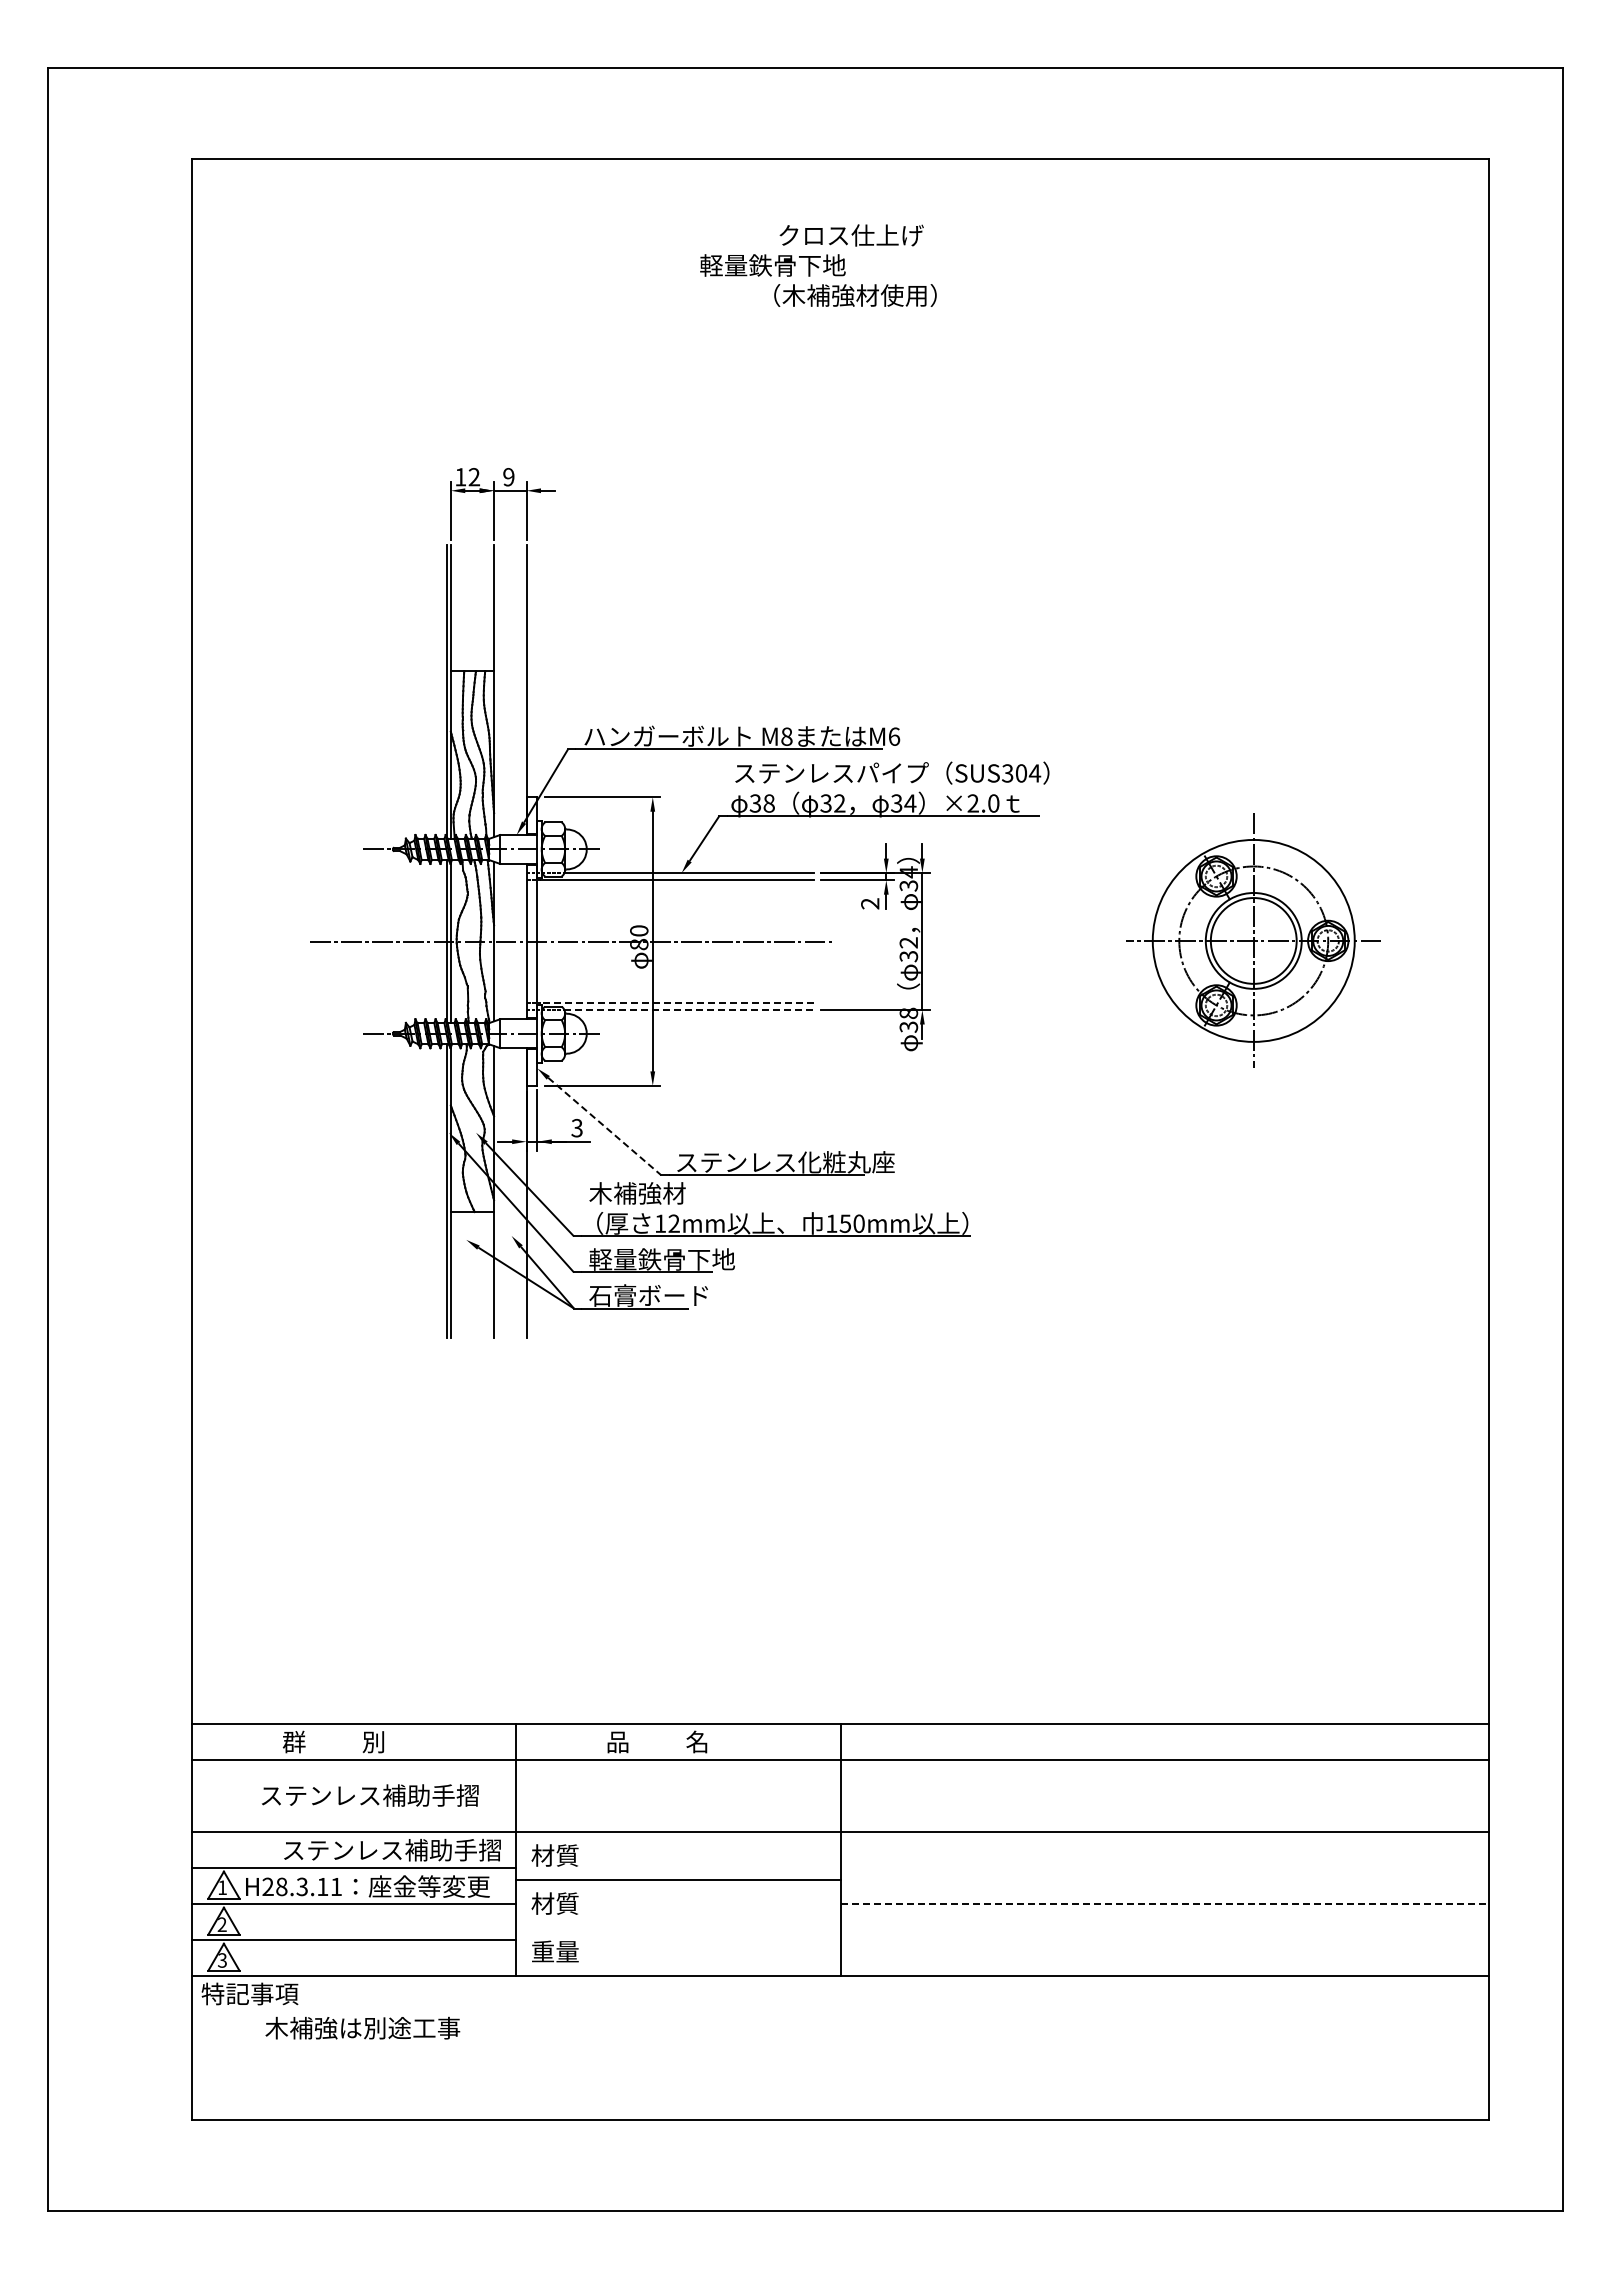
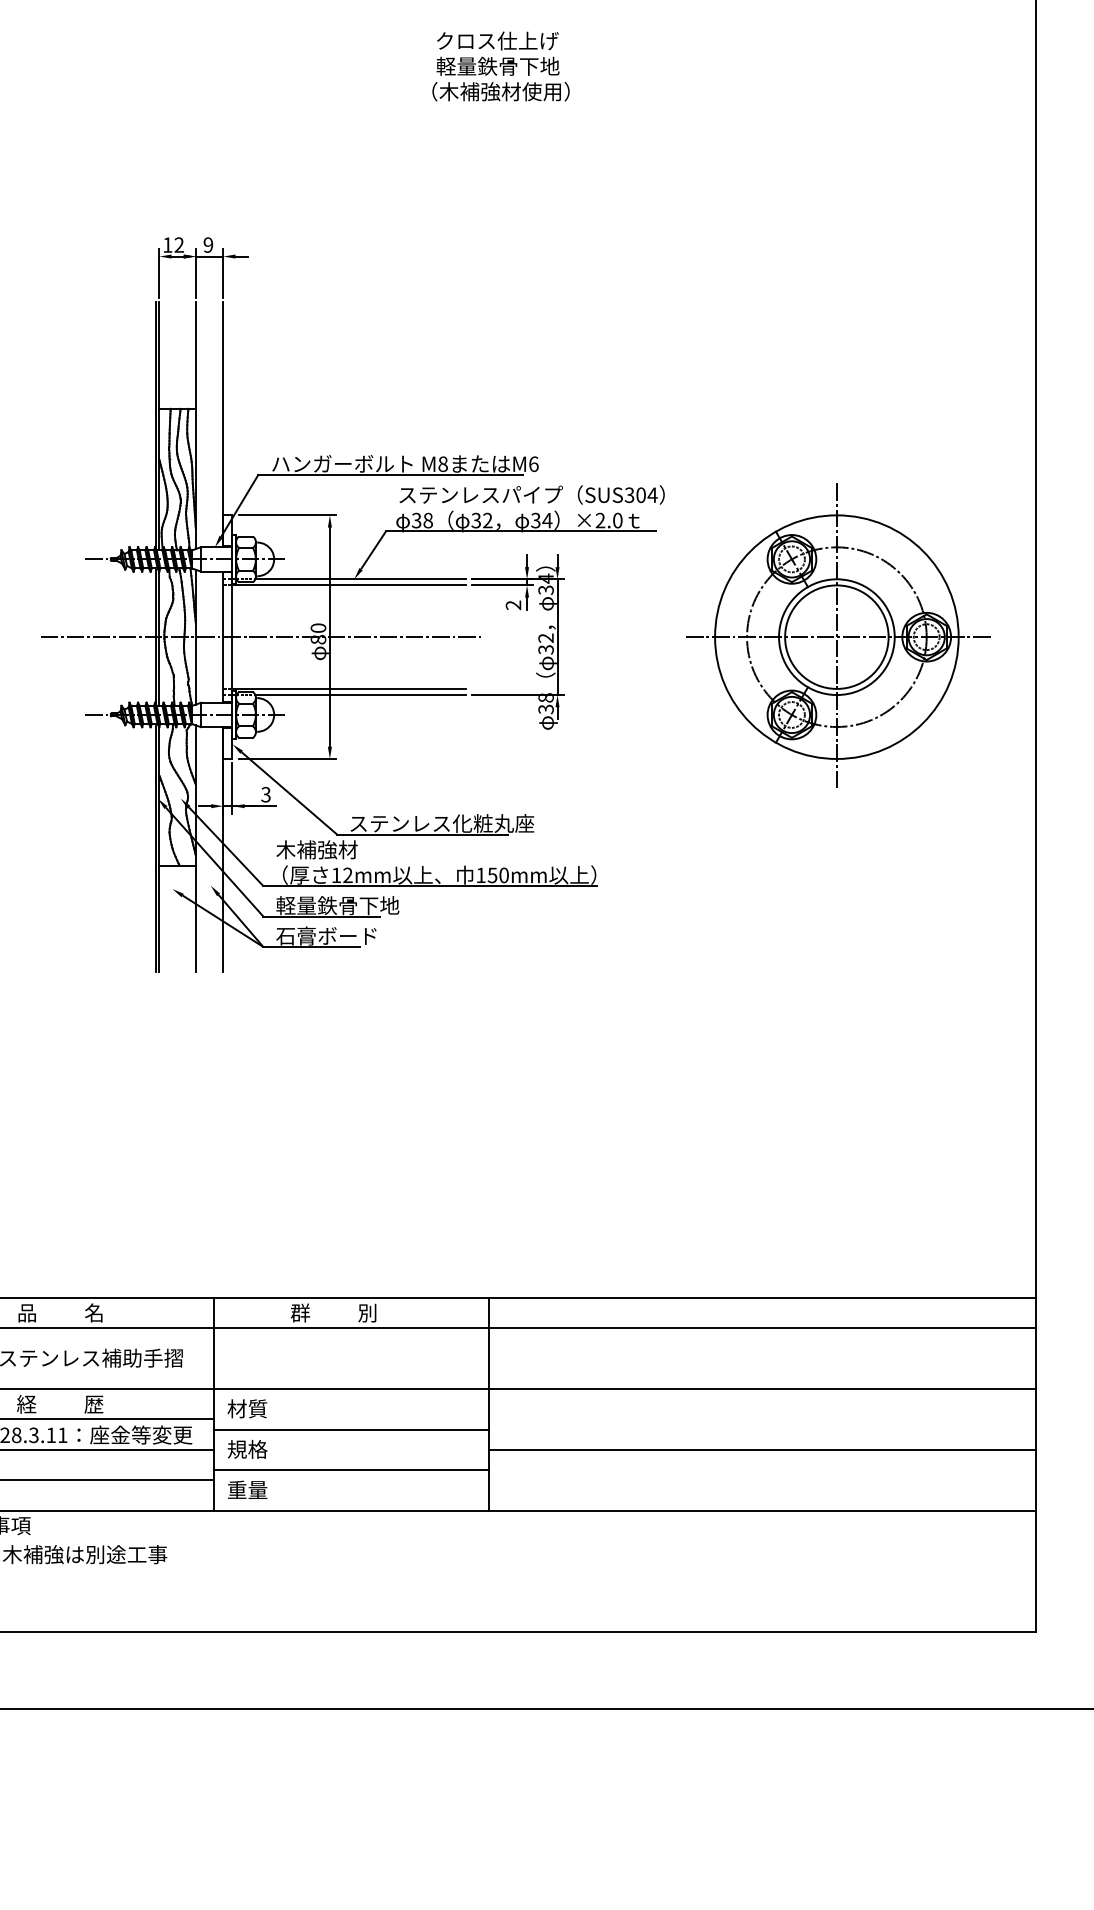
text: (772, 265) -> (497, 66), moved
part: (1254, 939) -> (837, 635), size x1.43
line: (677, 1002) -> (350, 688), dashed -> solid
line: (689, 1010) -> (360, 695), dashed -> solid
line: (604, 1126) -> (289, 793), dashed -> solid
text: (333, 1741) -> (60, 1312), 群          別 -> 品          名
text: (656, 1741) -> (333, 1312), 品          名 -> 群          別
text: (391, 1849) -> (109, 1403), ステンレス補助手摺 -> 経          歴
text: (554, 1903) -> (246, 1449), 材質 -> 規格
line: (1165, 1904) -> (762, 1450), dashed -> solid
line: (678, 1928) -> (351, 1470), added

